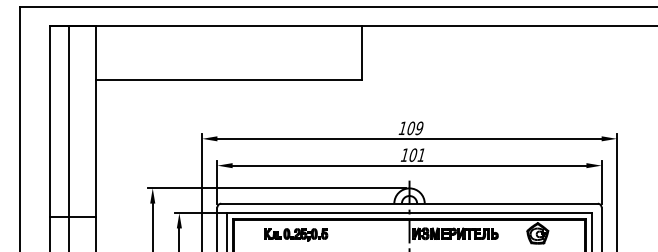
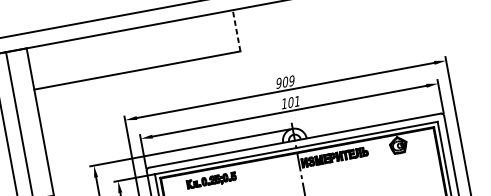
line: (362, 52) -> (236, 30), solid -> dashed
text: (402, 128) -> (278, 83), 109 -> 909

